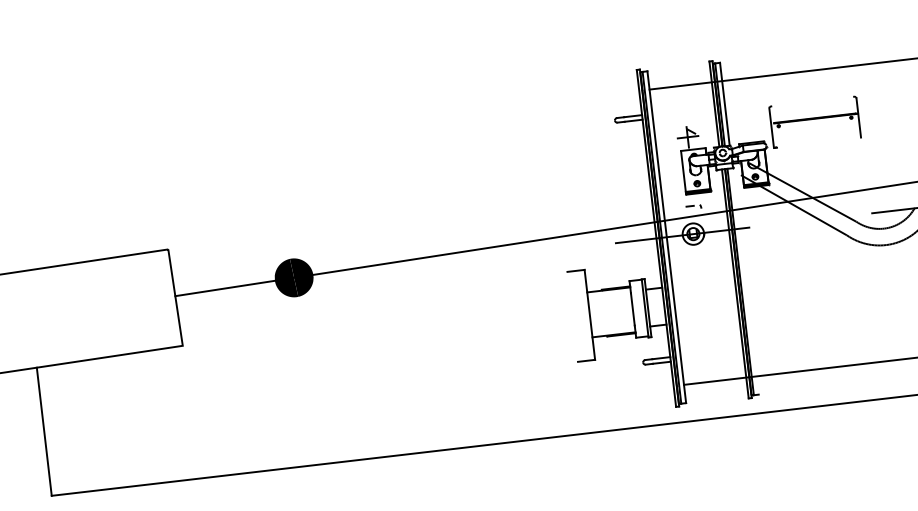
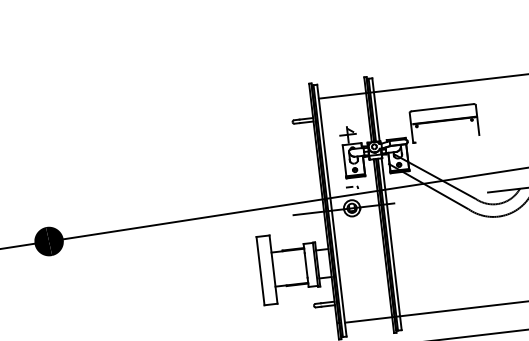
line: (812, 101) -> (442, 107), added
line: (745, 281) -> (391, 244), added
line: (572, 316) -> (260, 270), added

